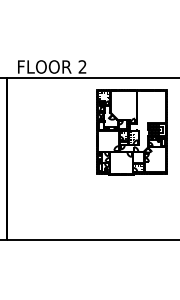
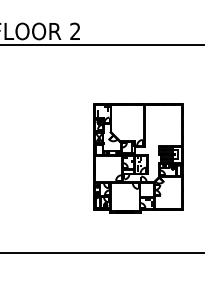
part: (131, 132) -> (138, 157), moved

